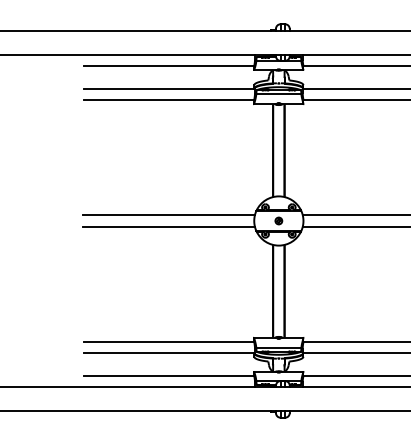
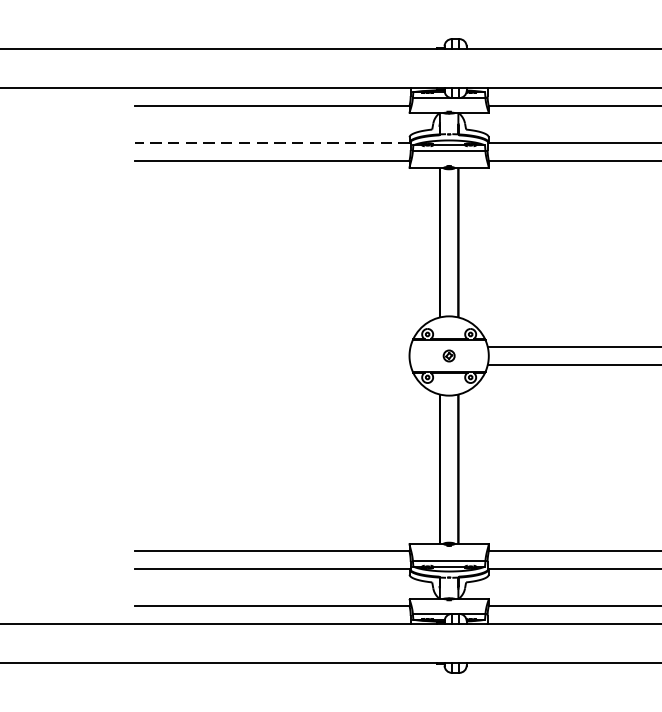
line: (168, 88) -> (271, 142), solid -> dashed
line: (168, 215) -> (271, 347), removed
line: (168, 226) -> (271, 364), removed

